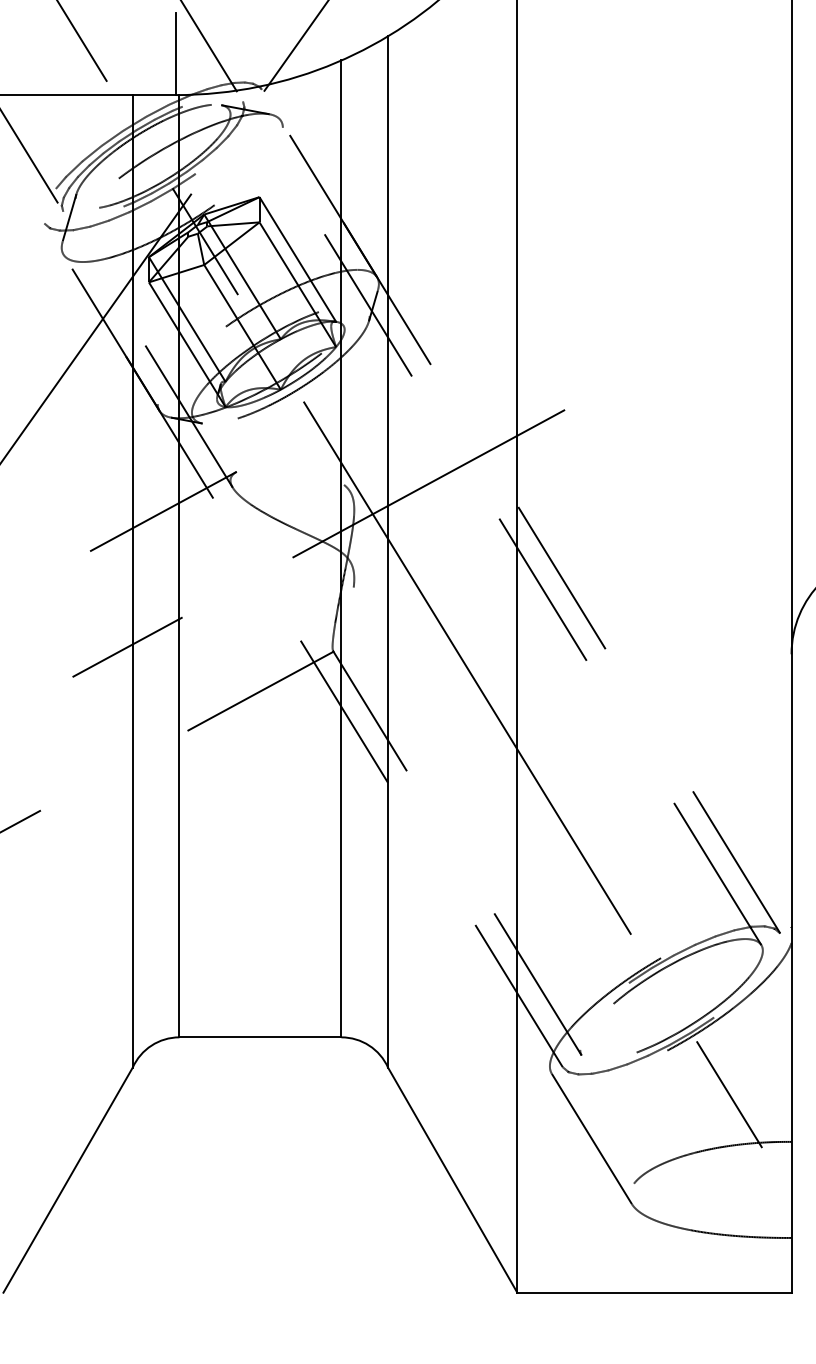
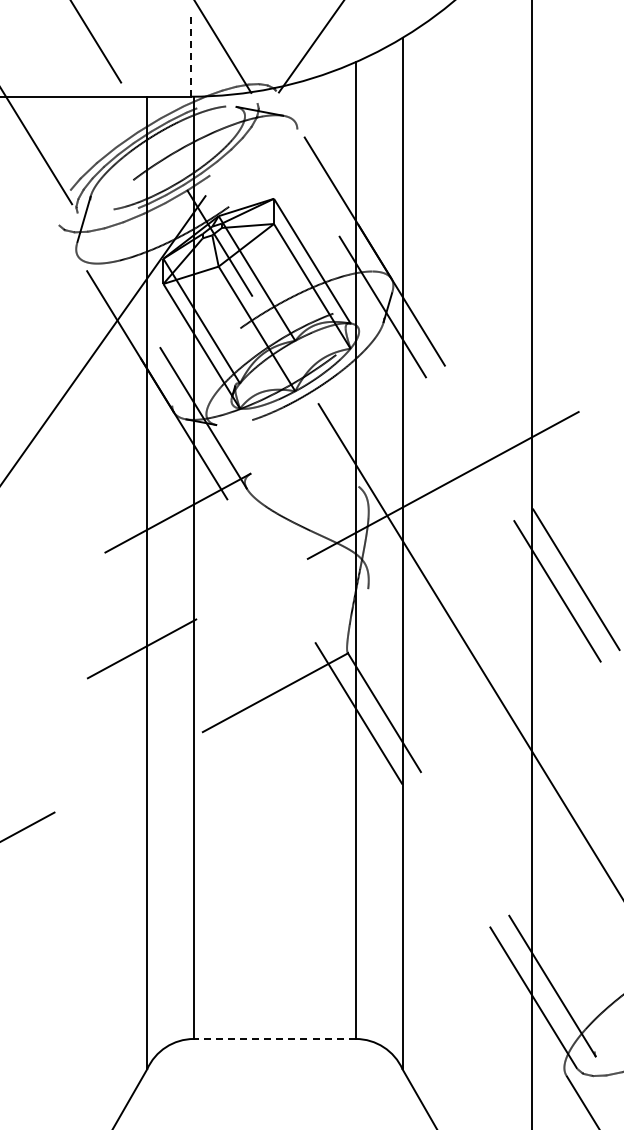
line: (176, 54) -> (190, 56), solid -> dashed
line: (259, 1037) -> (273, 1039), solid -> dashed

